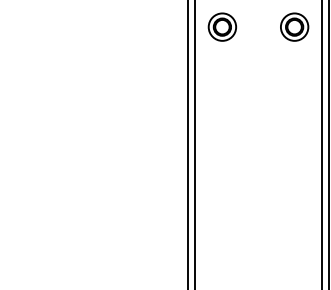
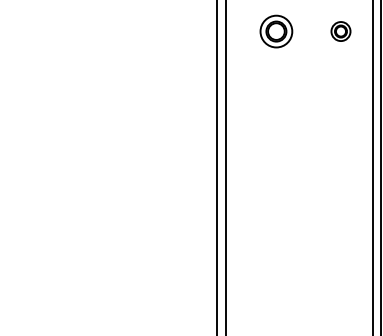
part: (222, 27) -> (276, 31), moved
part: (294, 27) -> (340, 31), size x0.6

